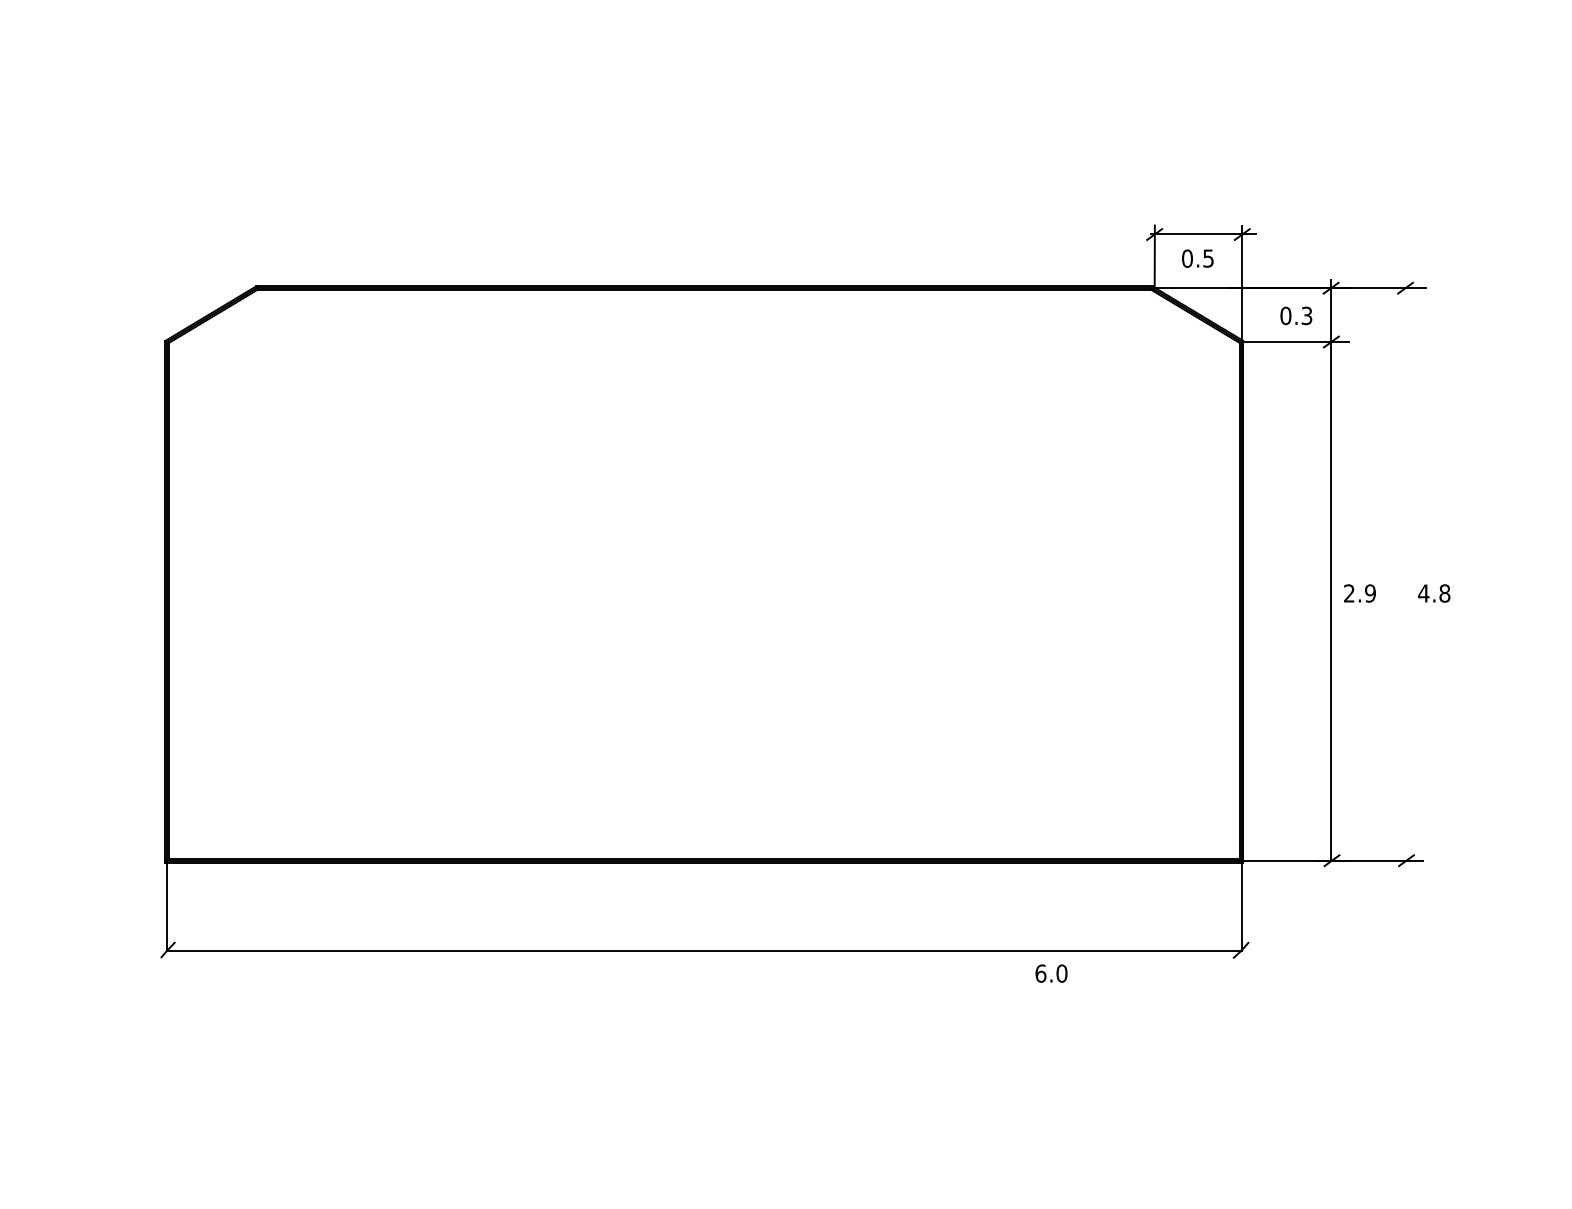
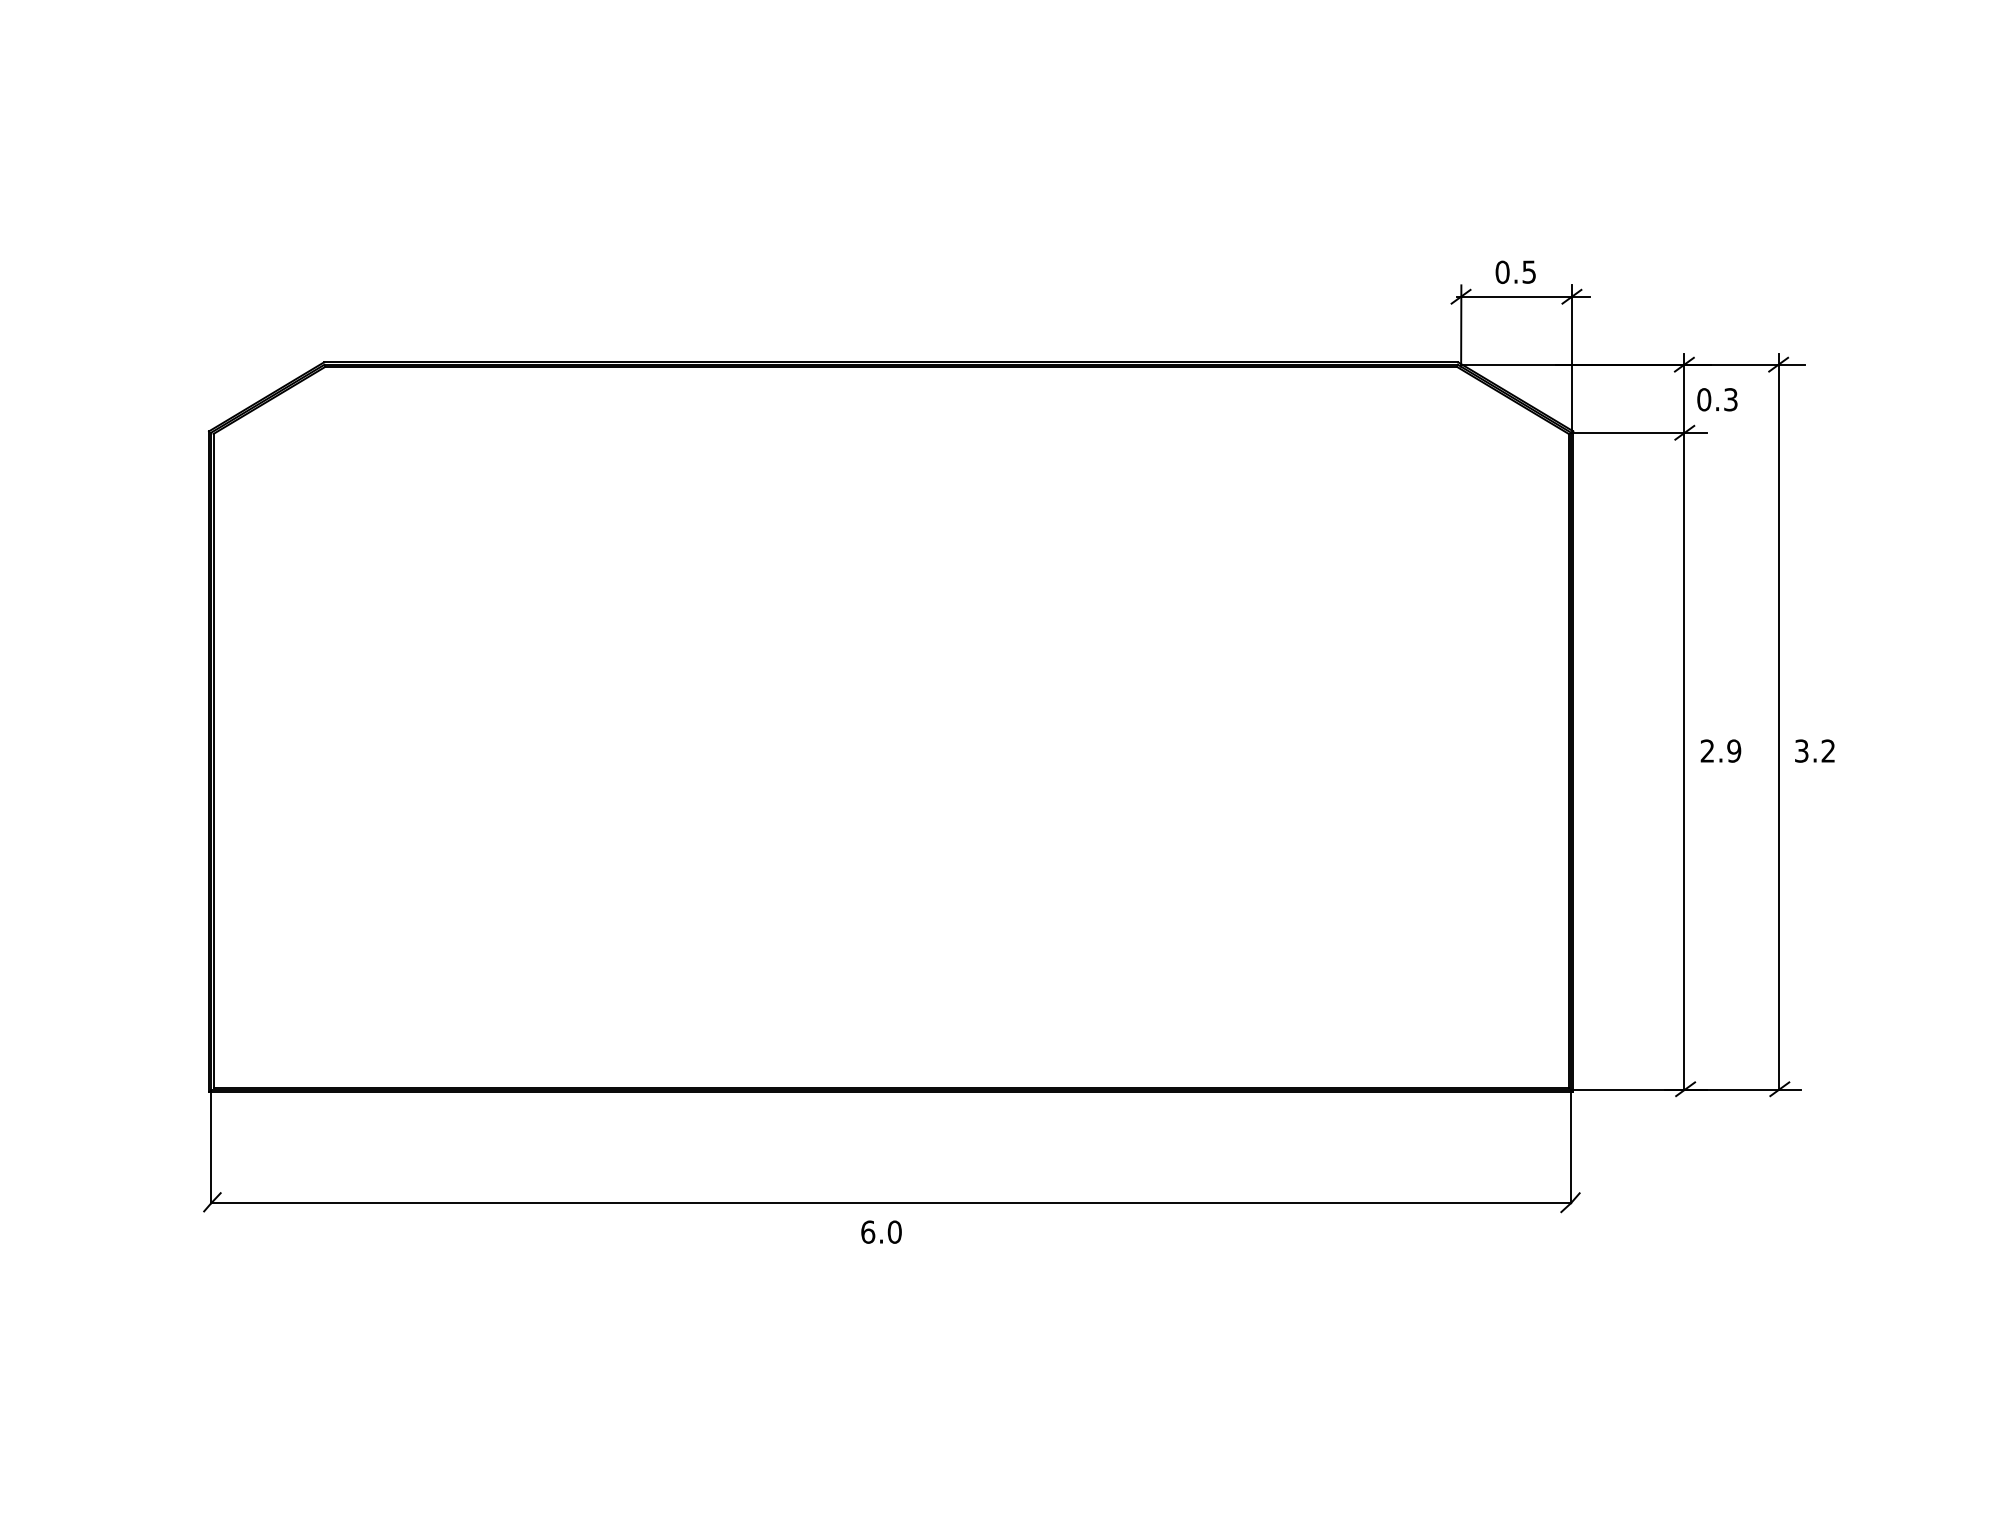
text: (1197, 258) -> (1515, 271), moved
text: (1296, 315) -> (1717, 399), moved
line: (1405, 570) -> (1778, 721), added
text: (1433, 593) -> (1814, 750), 4.8 -> 3.2
text: (1051, 973) -> (881, 1231), moved

